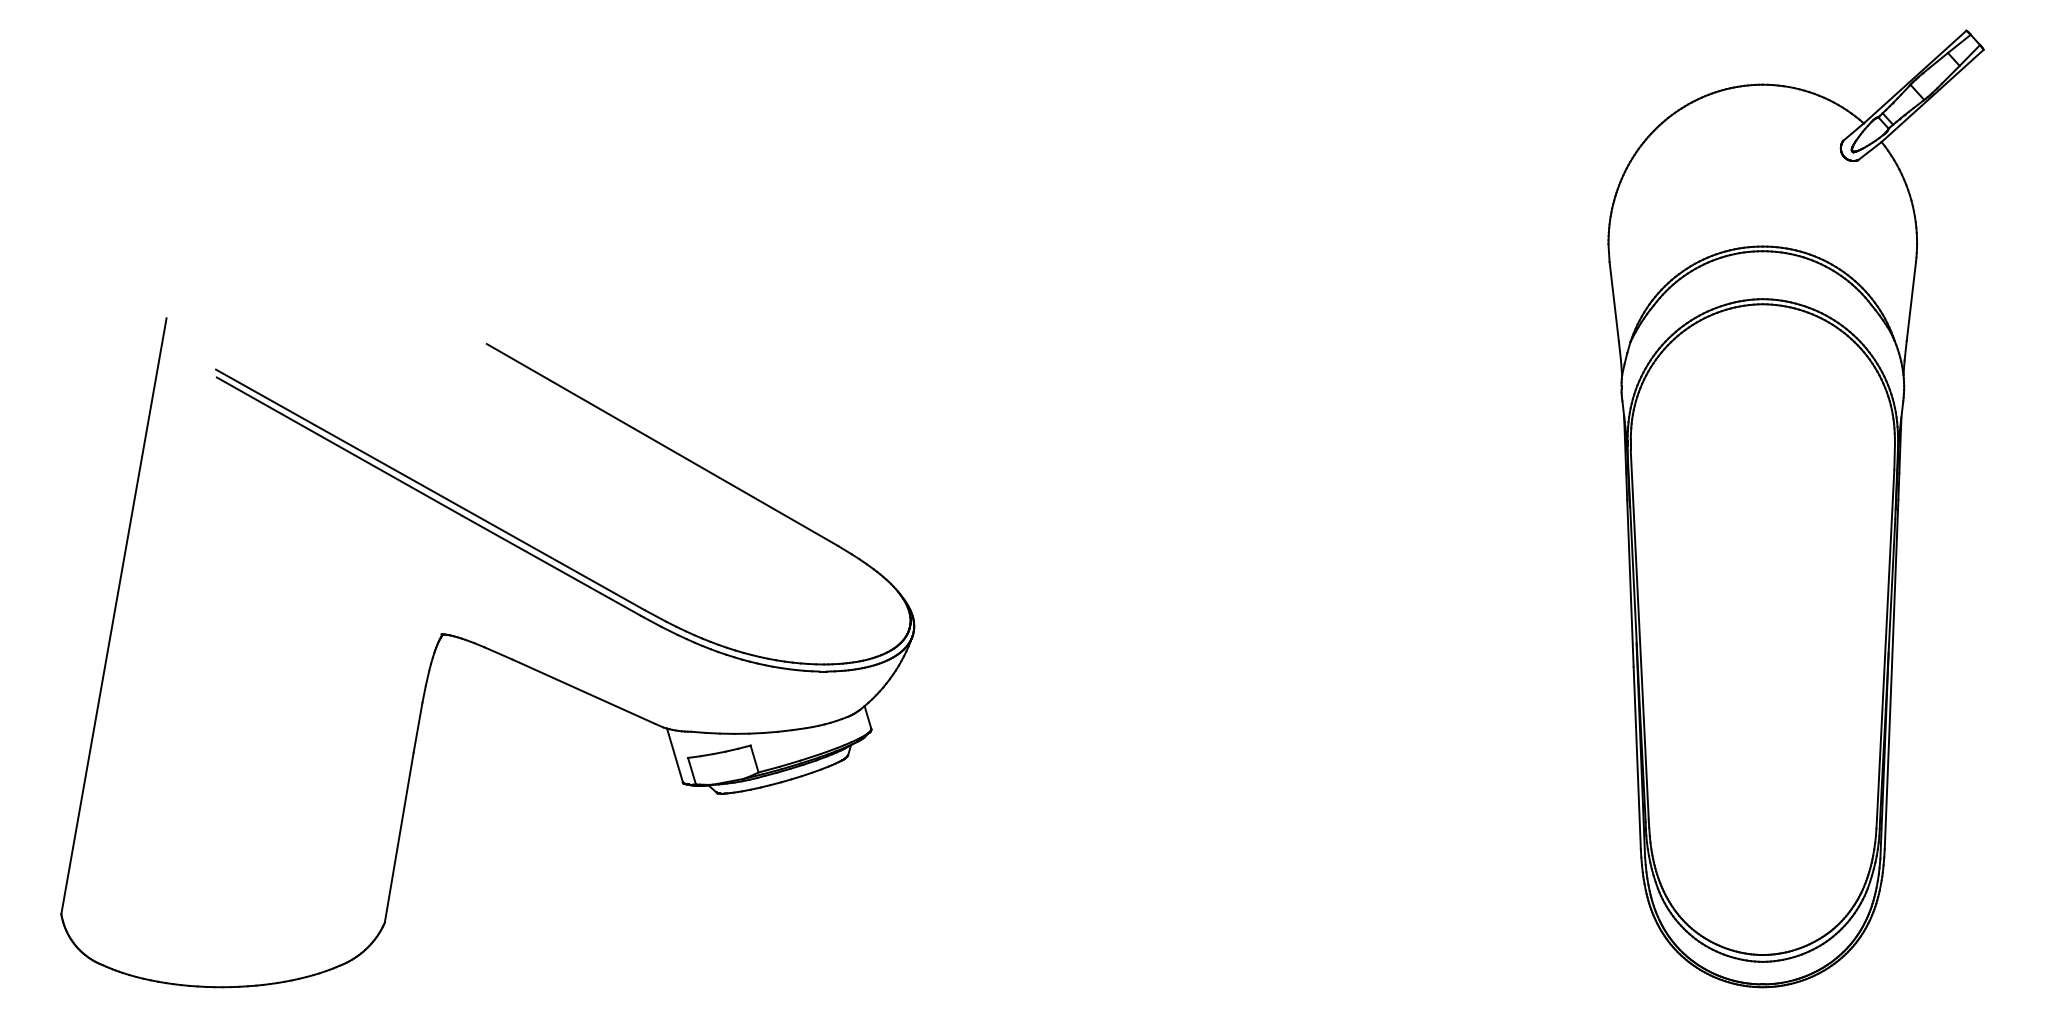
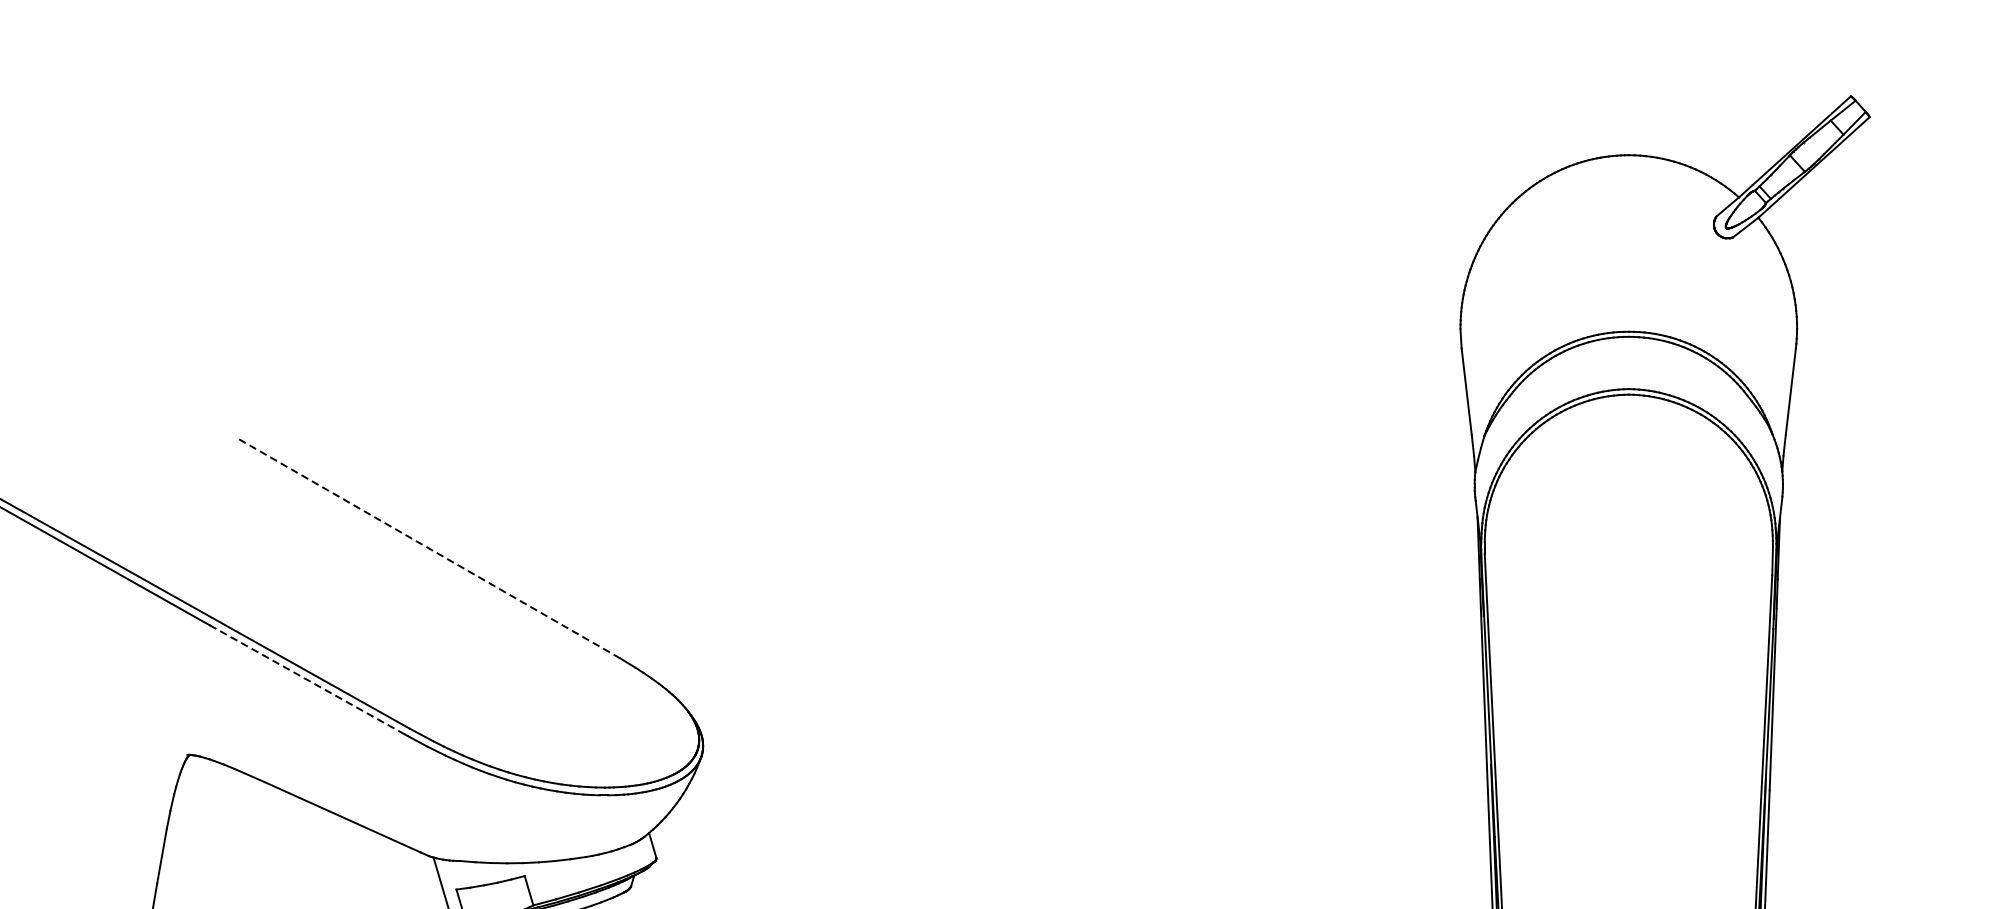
line: (662, 445) -> (428, 548), solid -> dashed
line: (551, 565) -> (307, 679), solid -> dashed

